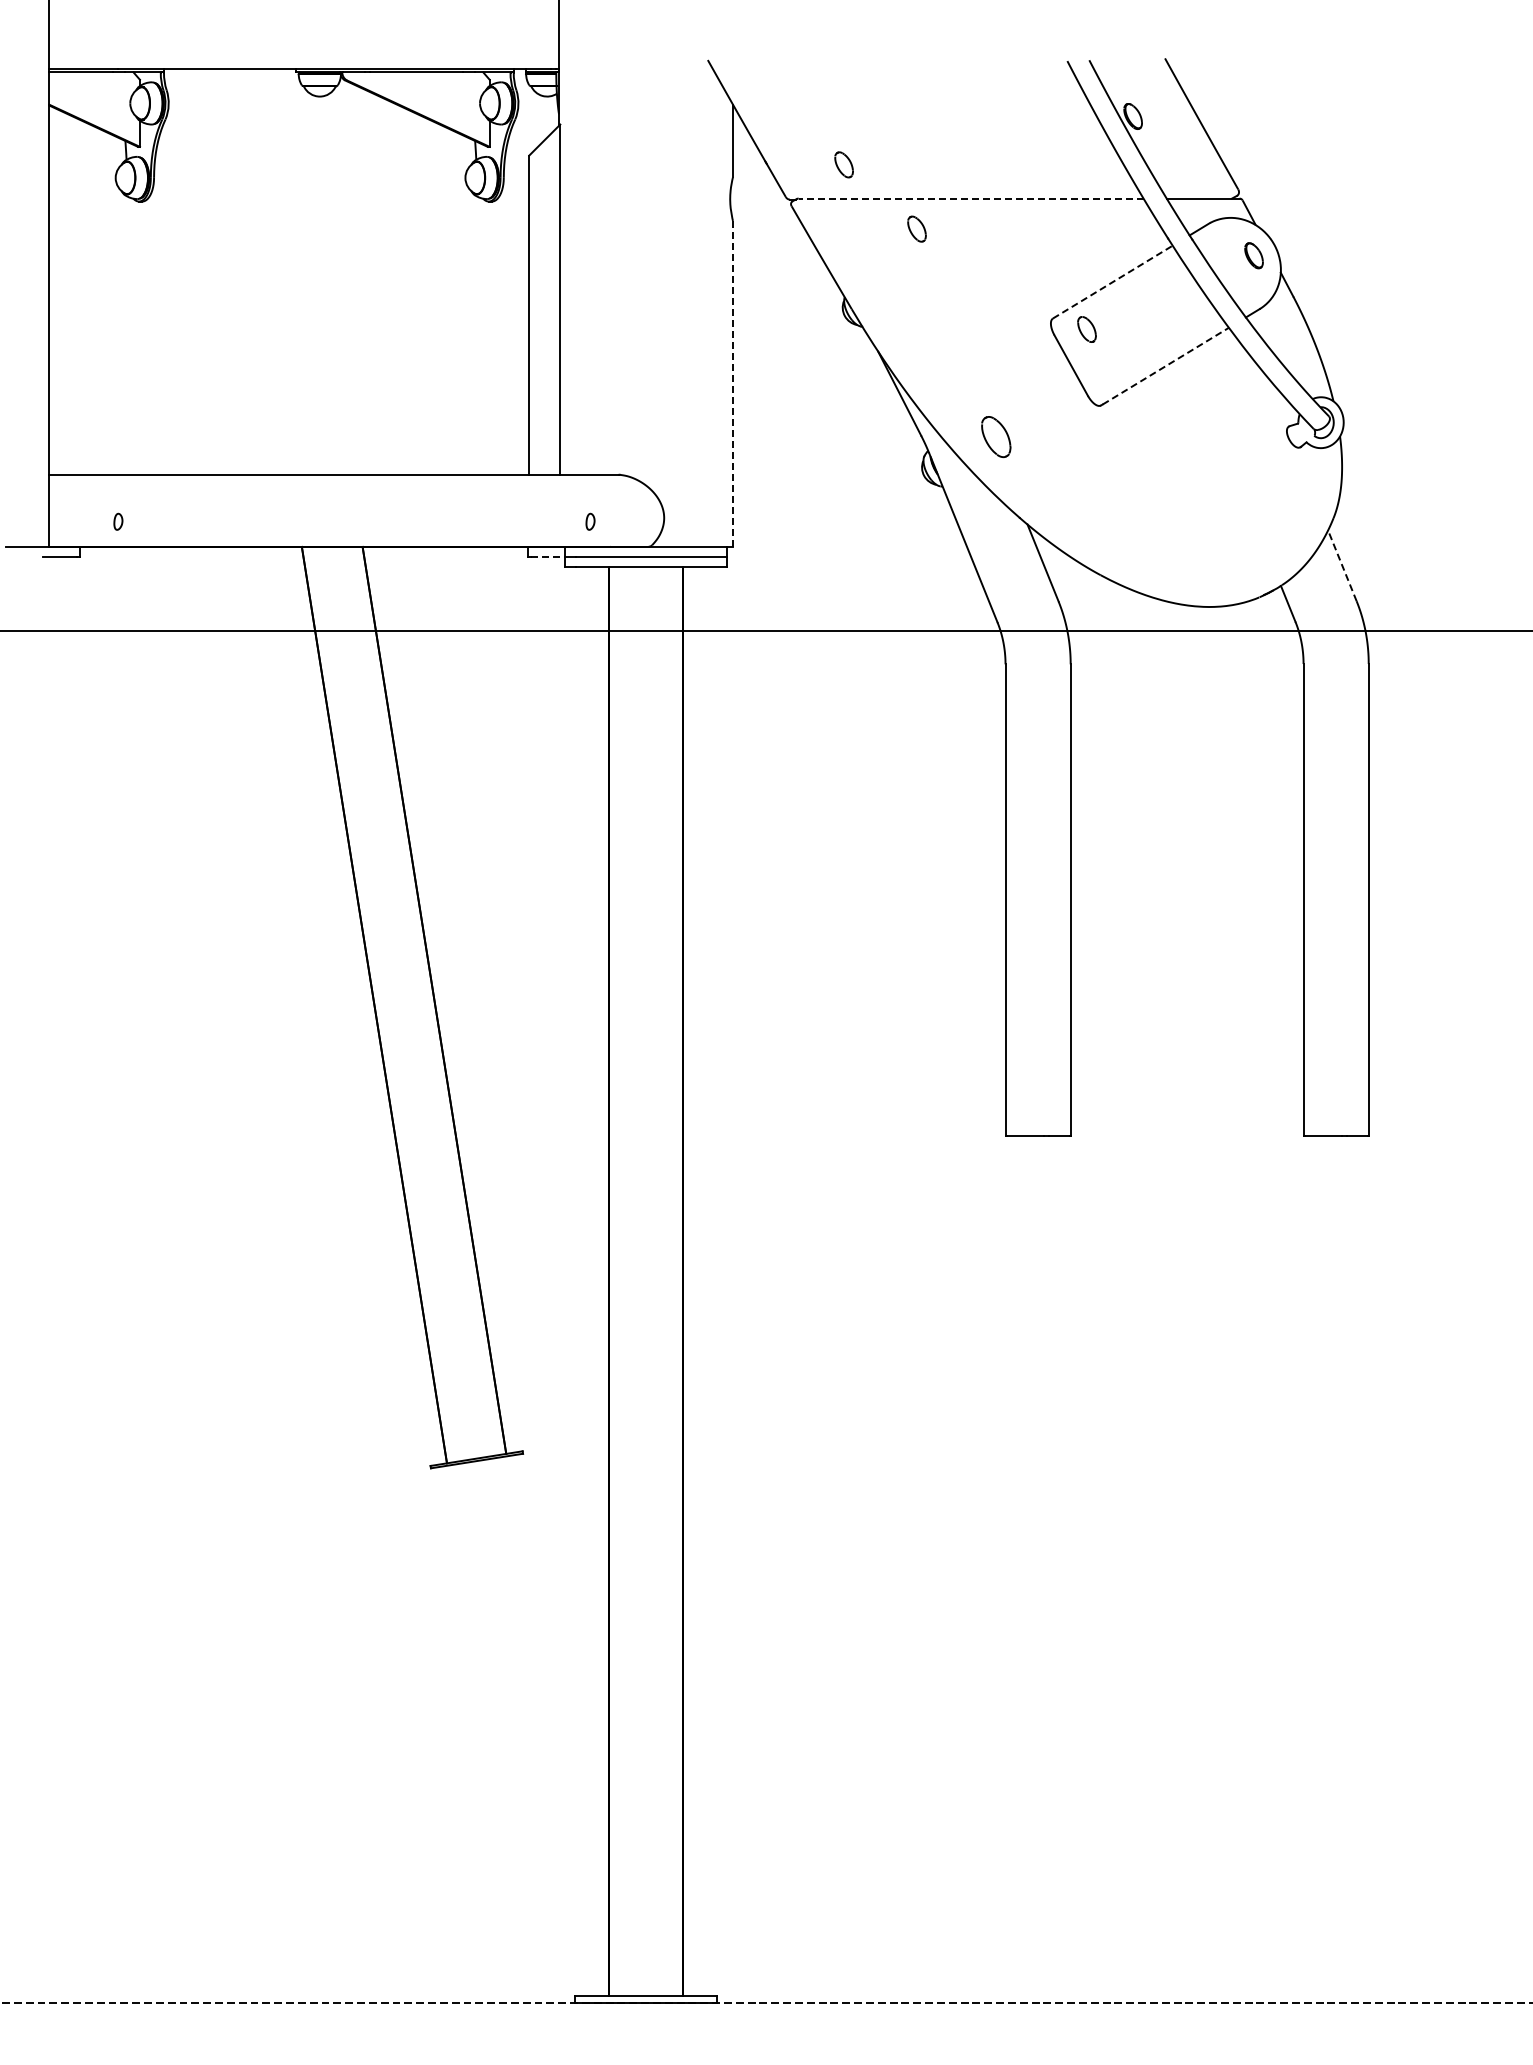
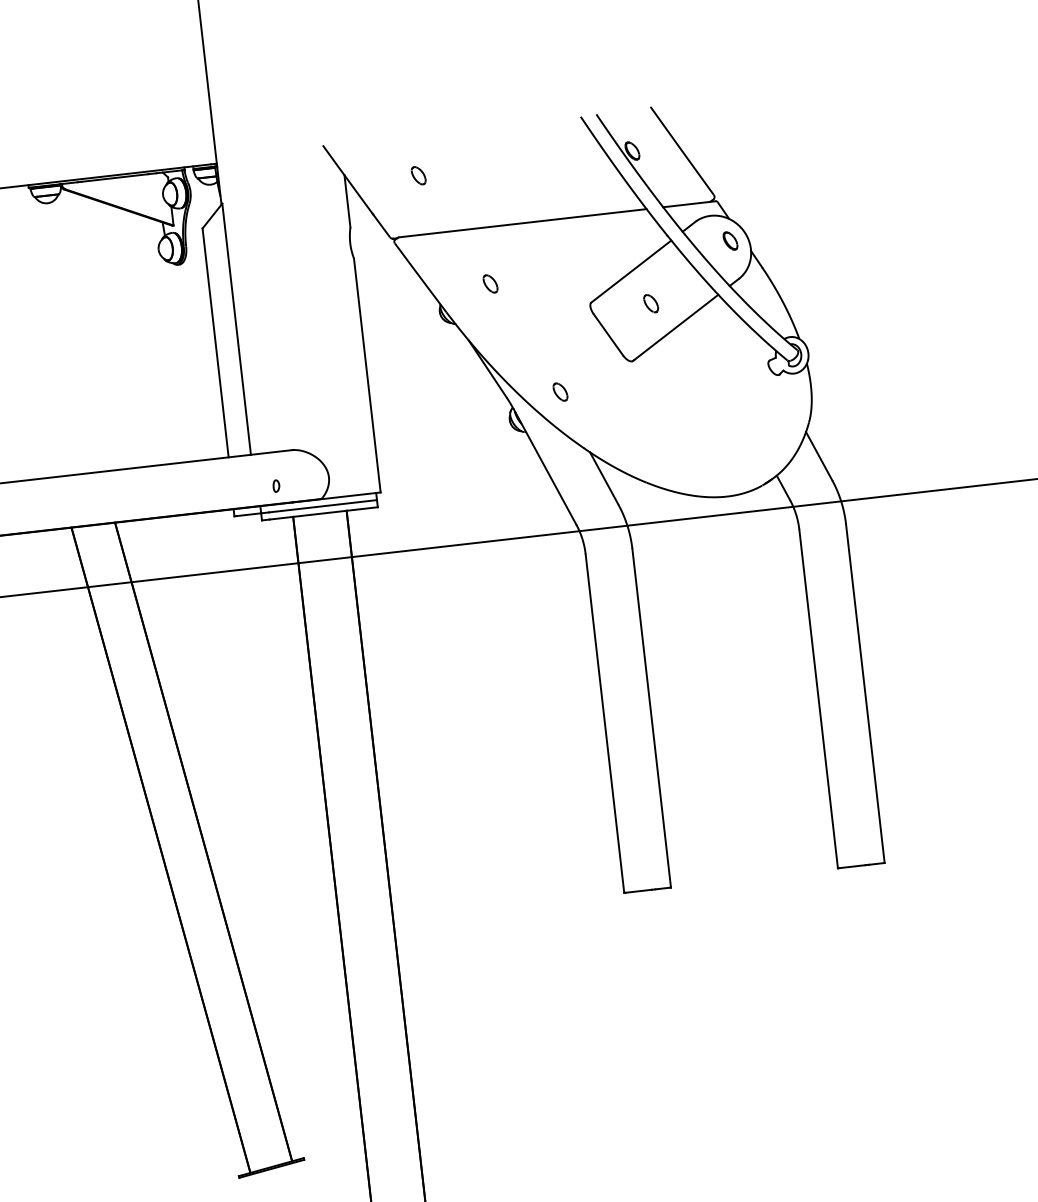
part: (843, 164) -> (418, 175), moved
line: (970, 198) -> (522, 223), dashed -> solid
part: (916, 228) -> (490, 283), moved
line: (1113, 281) -> (631, 271), dashed -> solid
part: (1086, 329) -> (650, 303), moved
line: (1165, 366) -> (676, 327), dashed -> solid
line: (732, 383) -> (366, 375), dashed -> solid
part: (996, 436) -> (560, 391), size x0.62
line: (548, 556) -> (249, 514), dashed -> solid
line: (1342, 565) -> (819, 455), dashed -> solid

